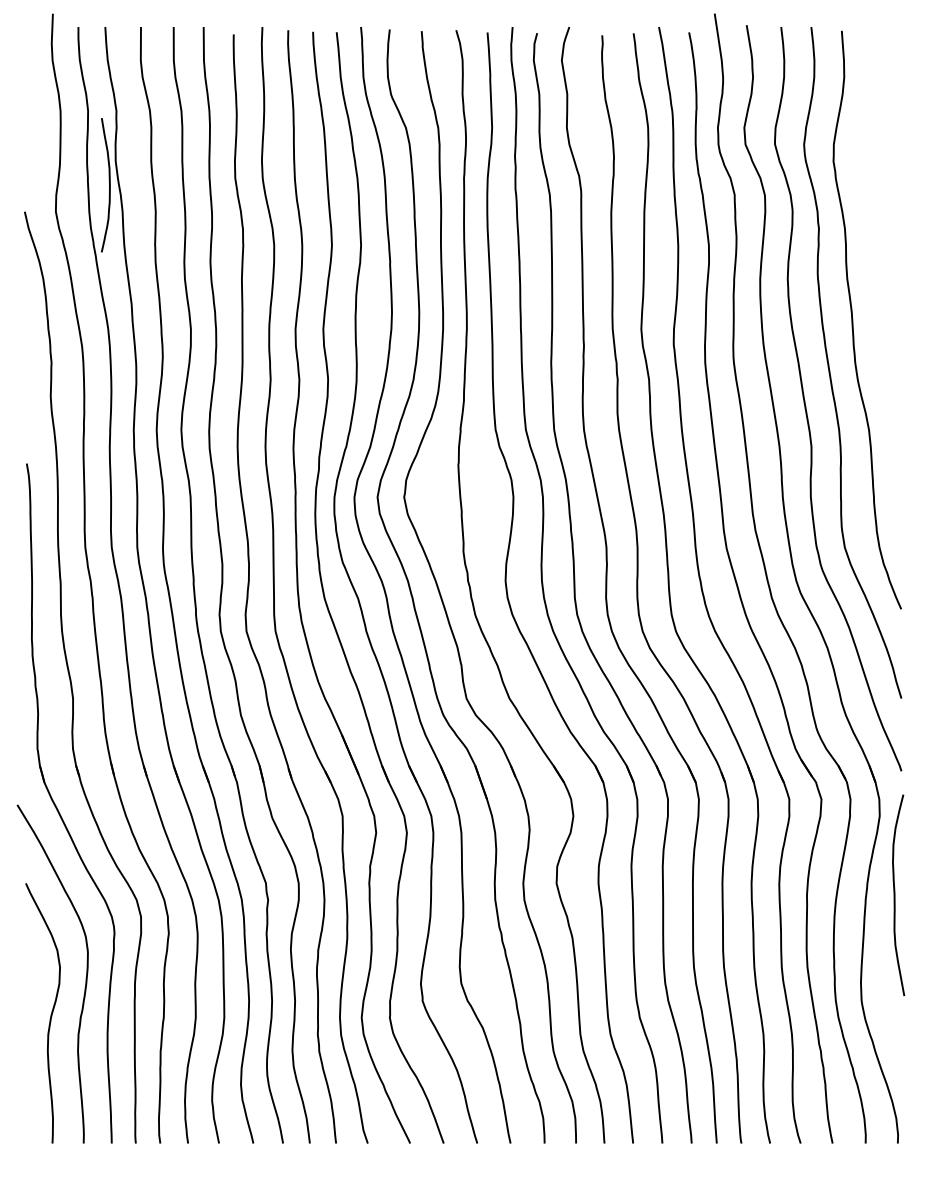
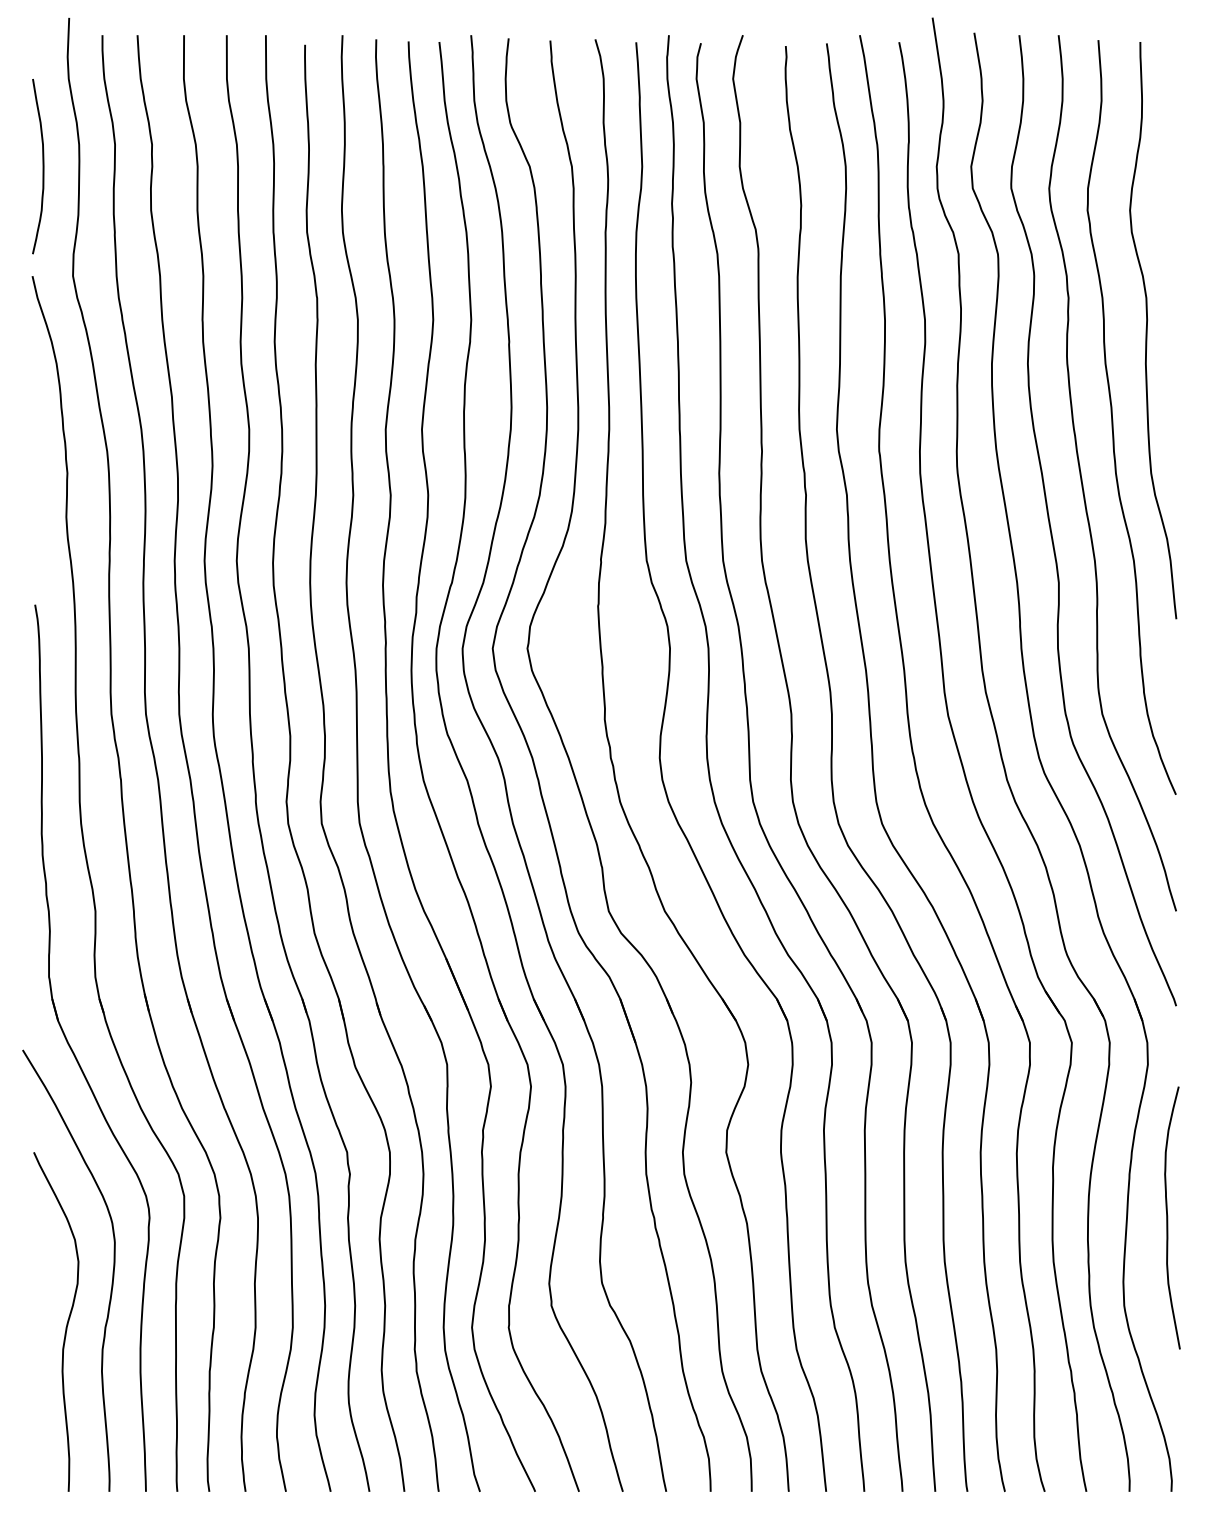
curve: (109, 185) -> (42, 166), moved
curve: (879, 253) -> (1147, 330), added
curve: (895, 894) -> (1168, 1217), moved

